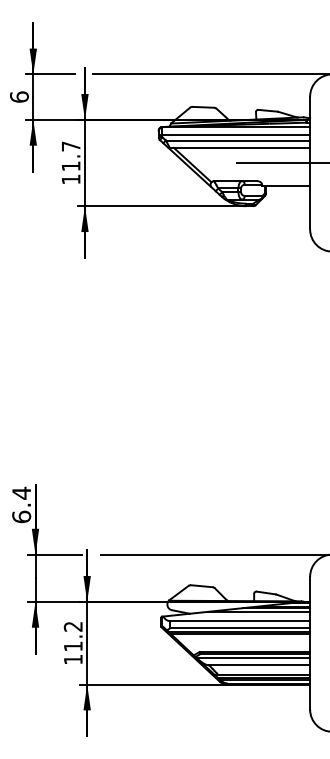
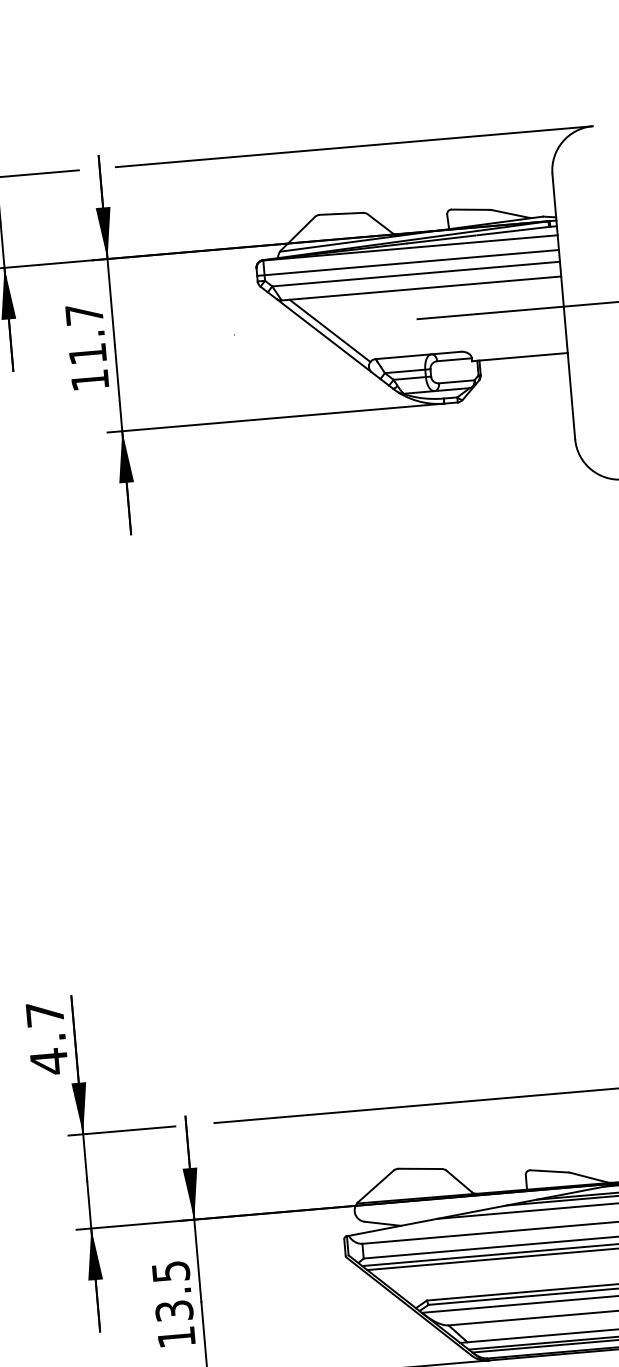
text: (21, 504) -> (46, 1036), 6.4 -> 4.7
text: (72, 636) -> (170, 1291), 11.2 -> 13.5

